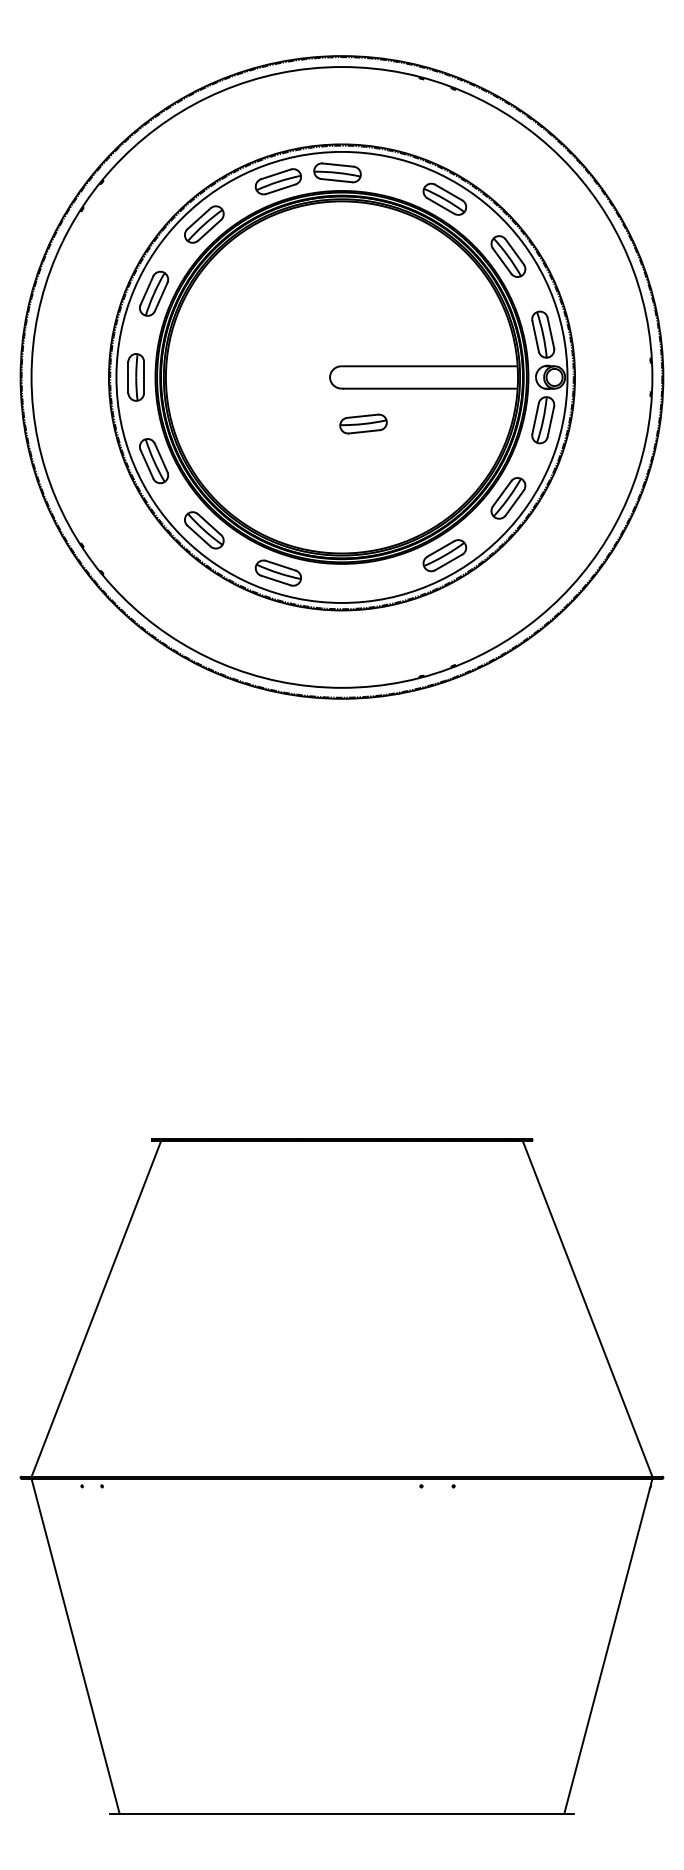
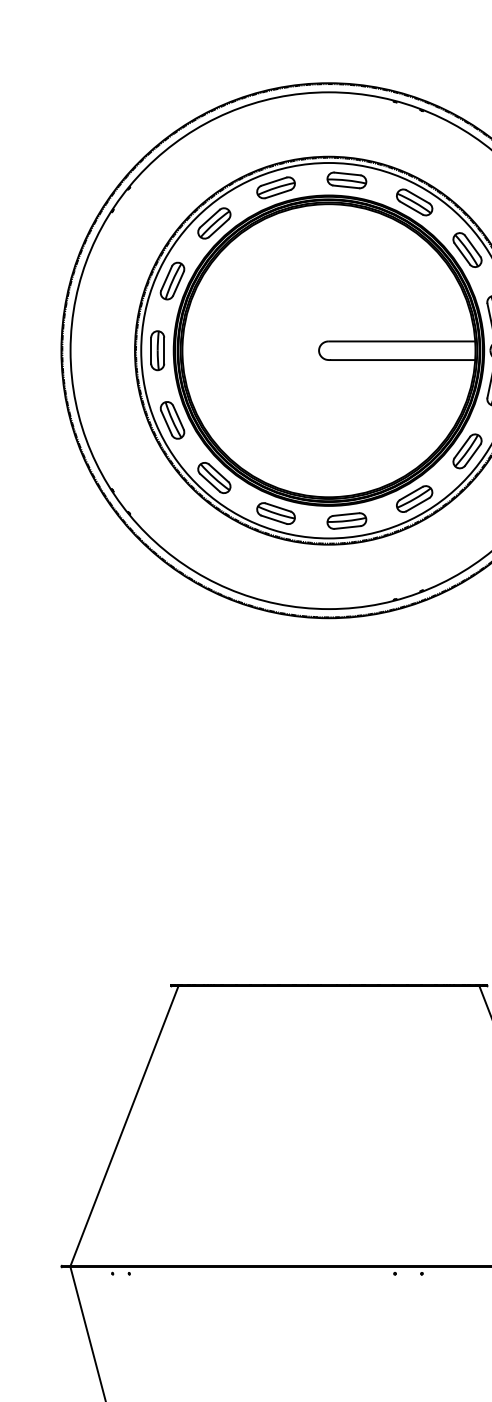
part: (337, 172) -> (346, 180), moved
part: (363, 423) -> (346, 520), moved

